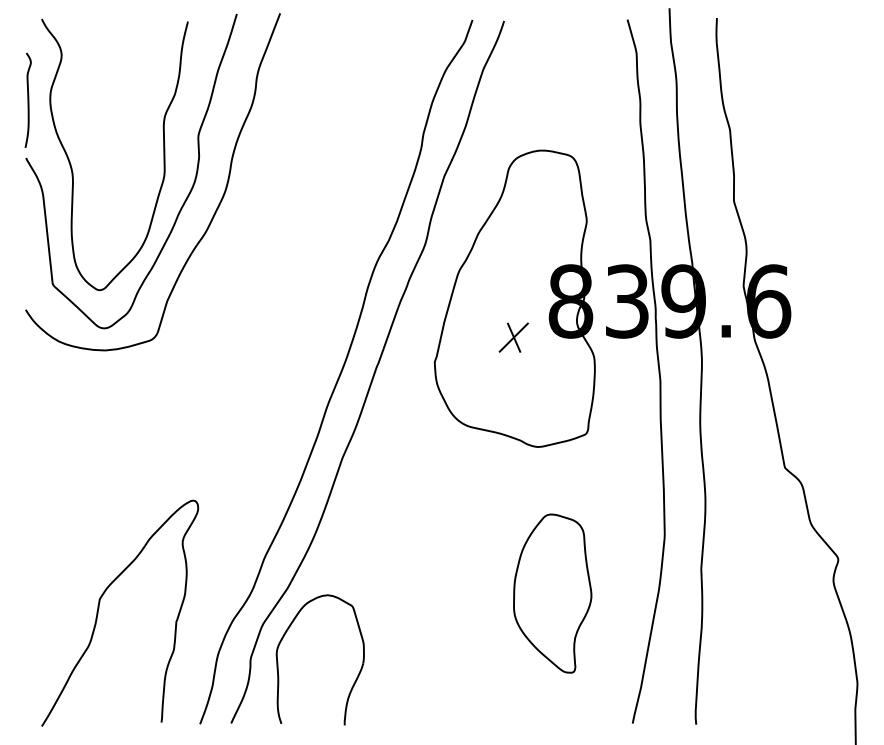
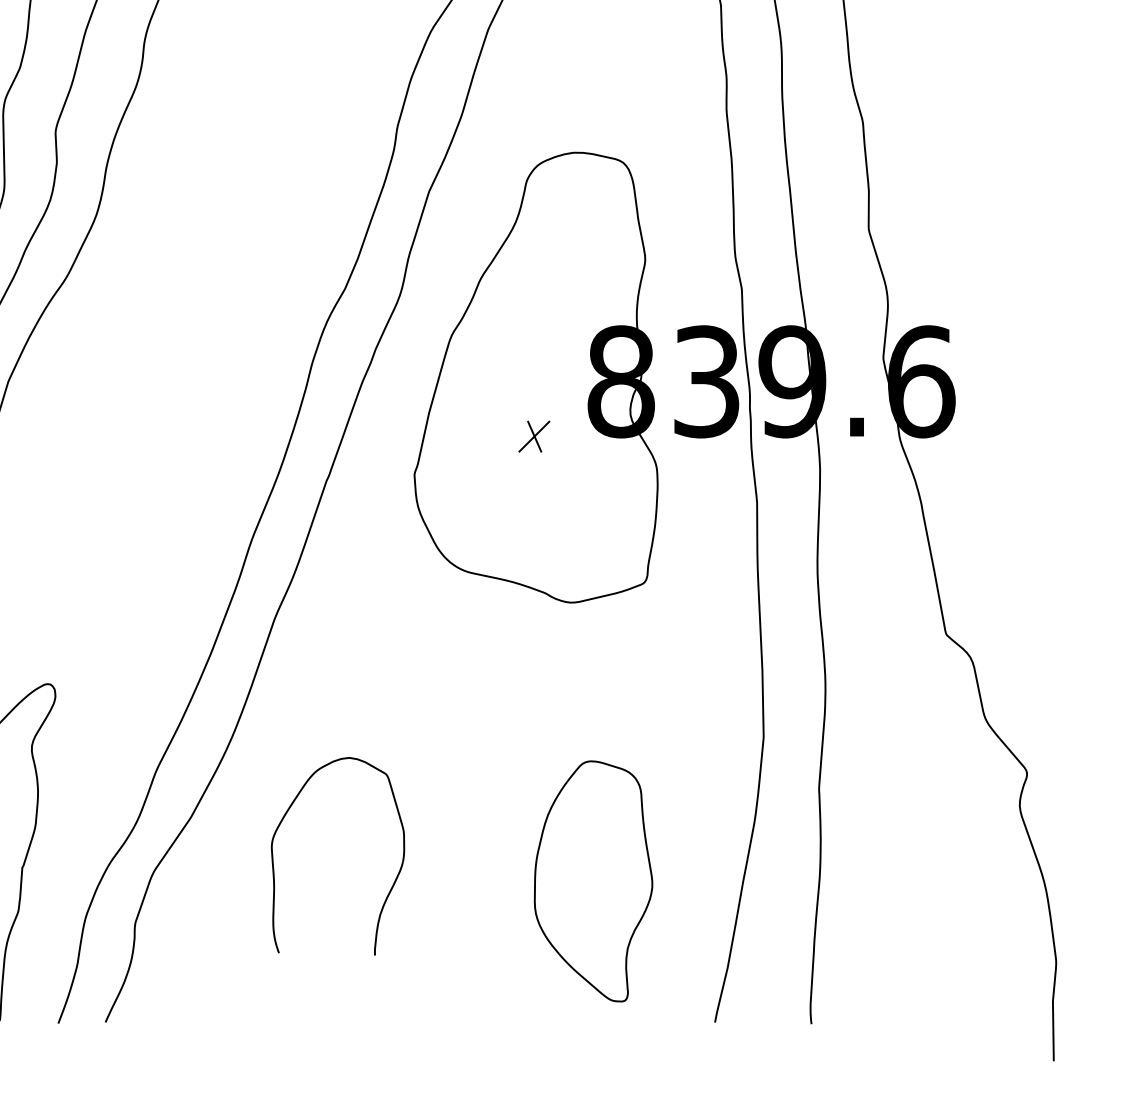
part: (513, 337) -> (534, 436), size x0.7
part: (552, 593) -> (593, 881), moved
part: (278, 661) -> (274, 858), moved

